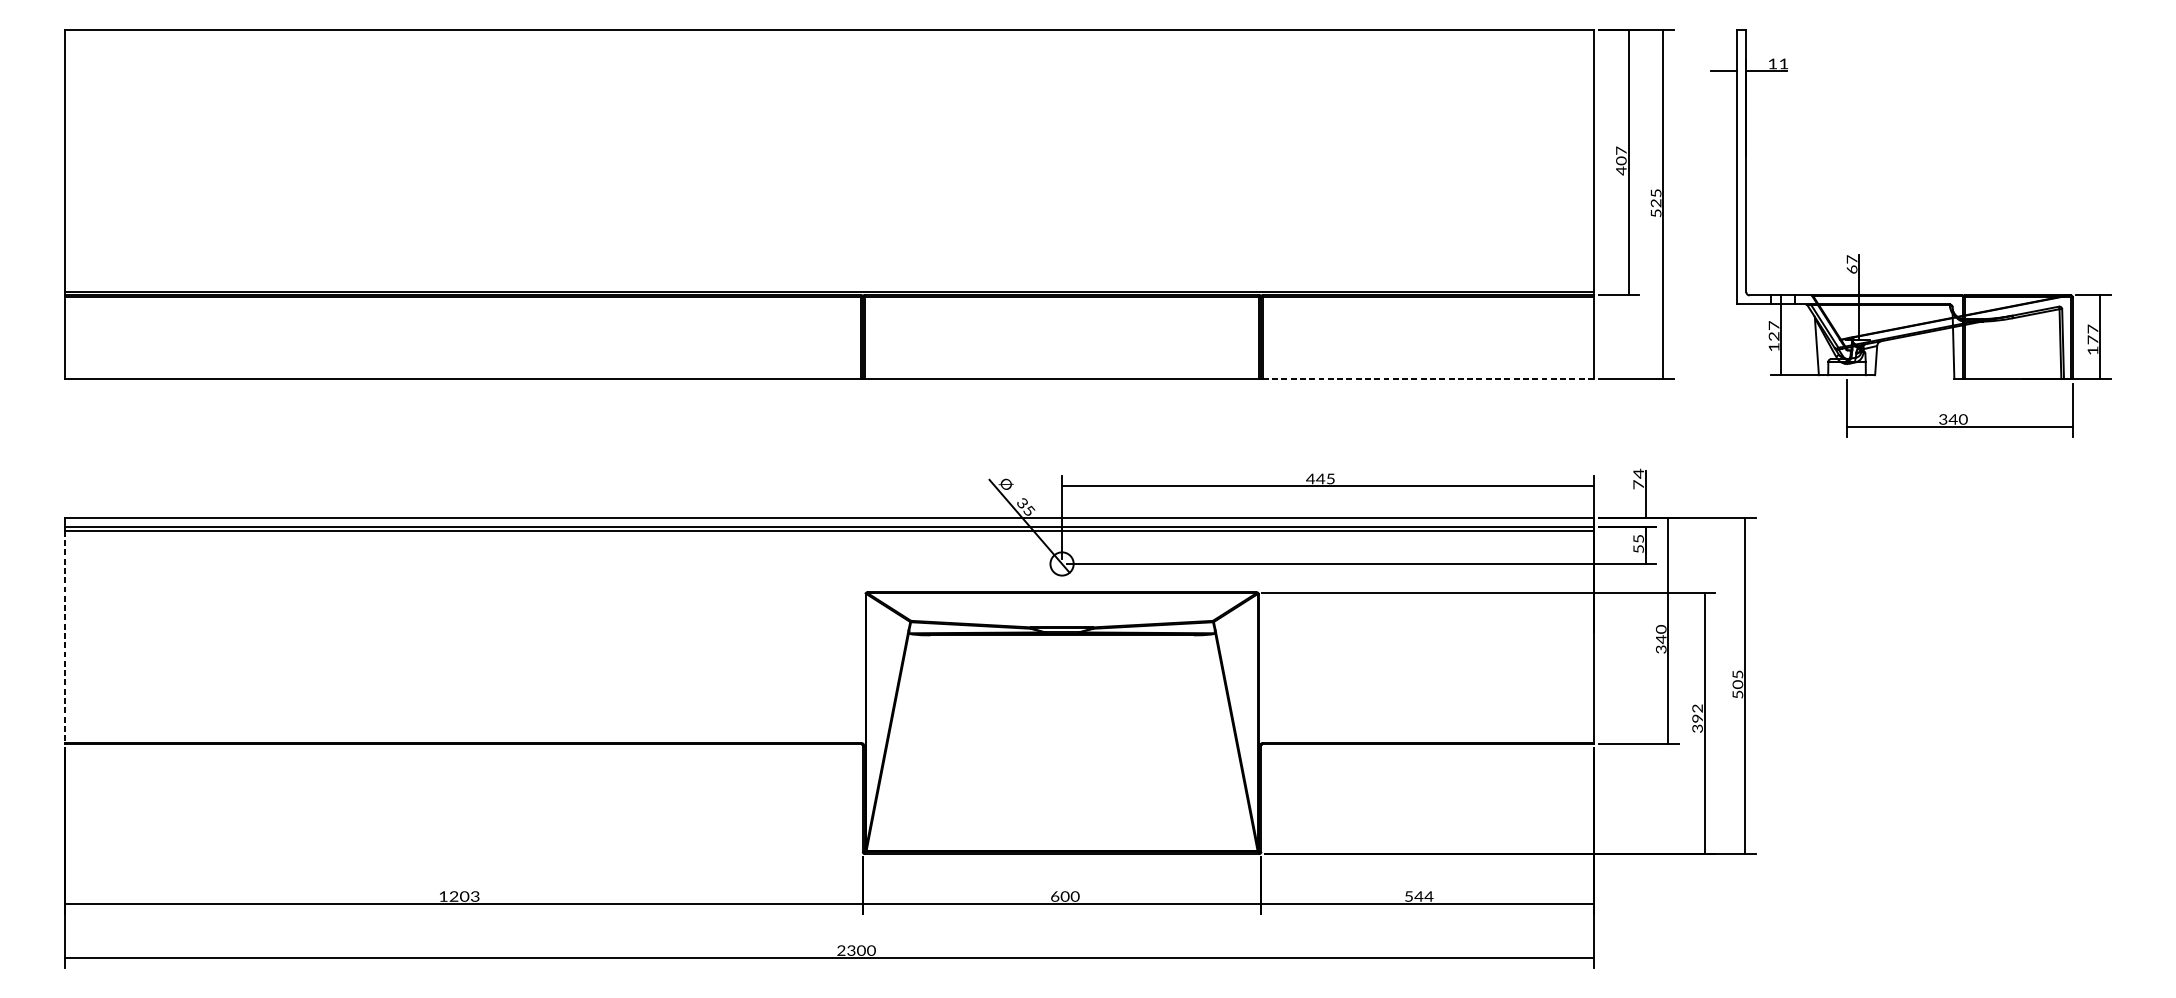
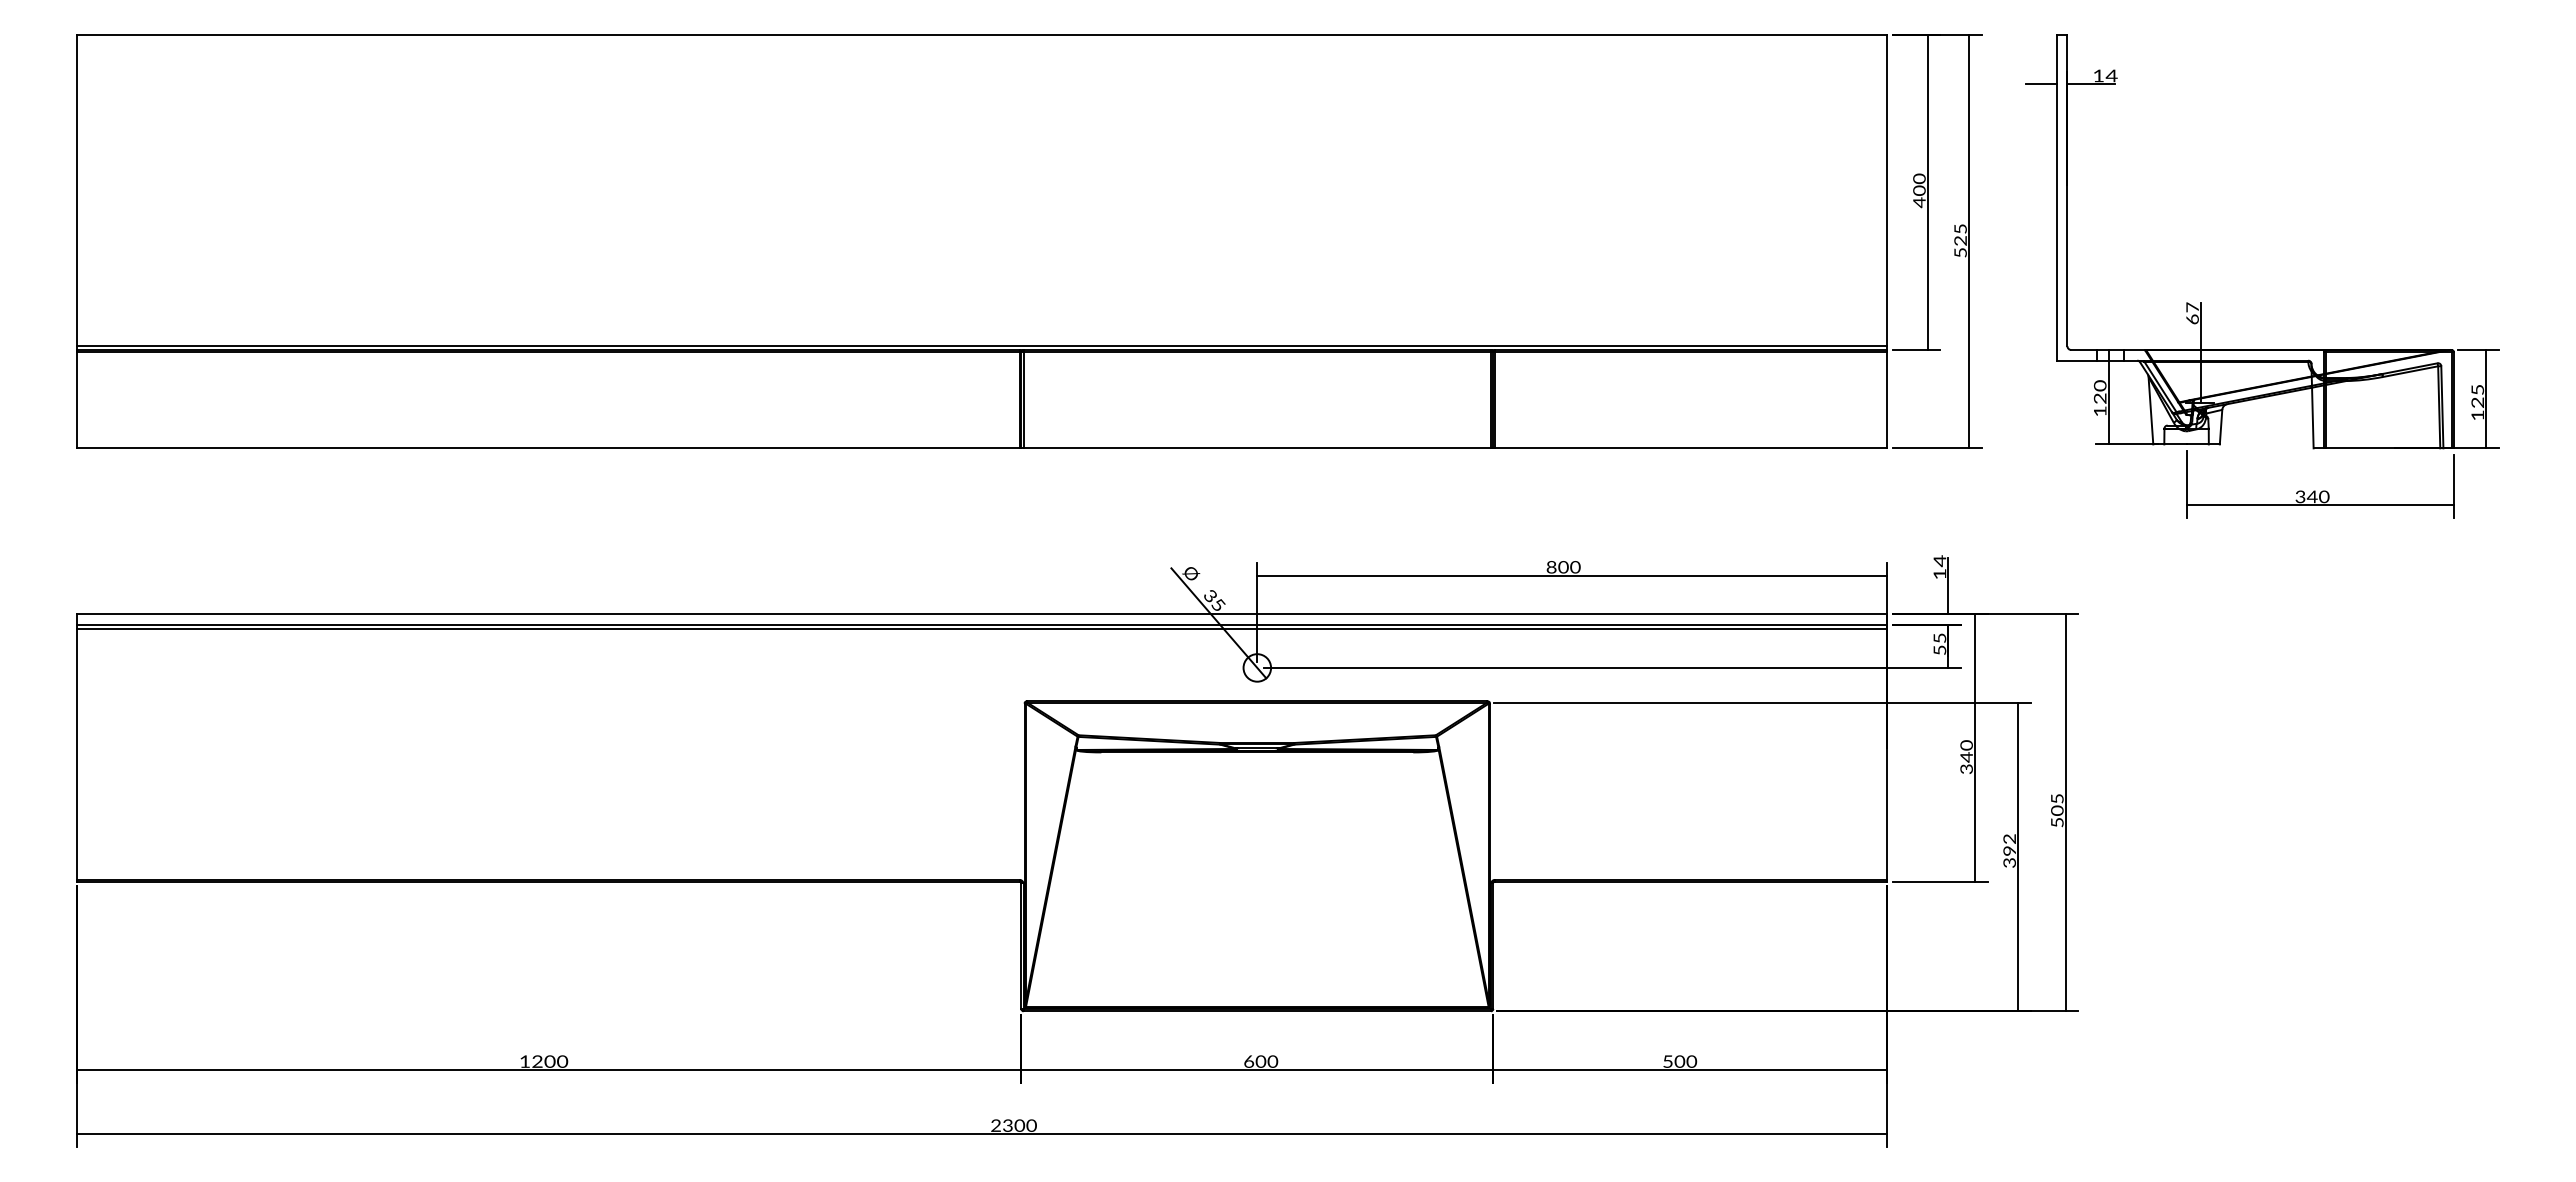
text: (1783, 63) -> (2111, 75), 11 -> 14
text: (1621, 150) -> (1919, 178), 407 -> 400
text: (1773, 325) -> (2099, 385), 127 -> 120
text: (2092, 333) -> (2477, 395), 177 -> 125
line: (1427, 378) -> (1690, 448), dashed -> solid
text: (1320, 479) -> (1563, 567), 445 -> 800
text: (1638, 484) -> (1939, 573), 74 -> 14
line: (65, 637) -> (77, 754), dashed -> solid
text: (475, 896) -> (562, 1061), 1203 -> 1200
text: (1423, 896) -> (1685, 1061), 544 -> 500

